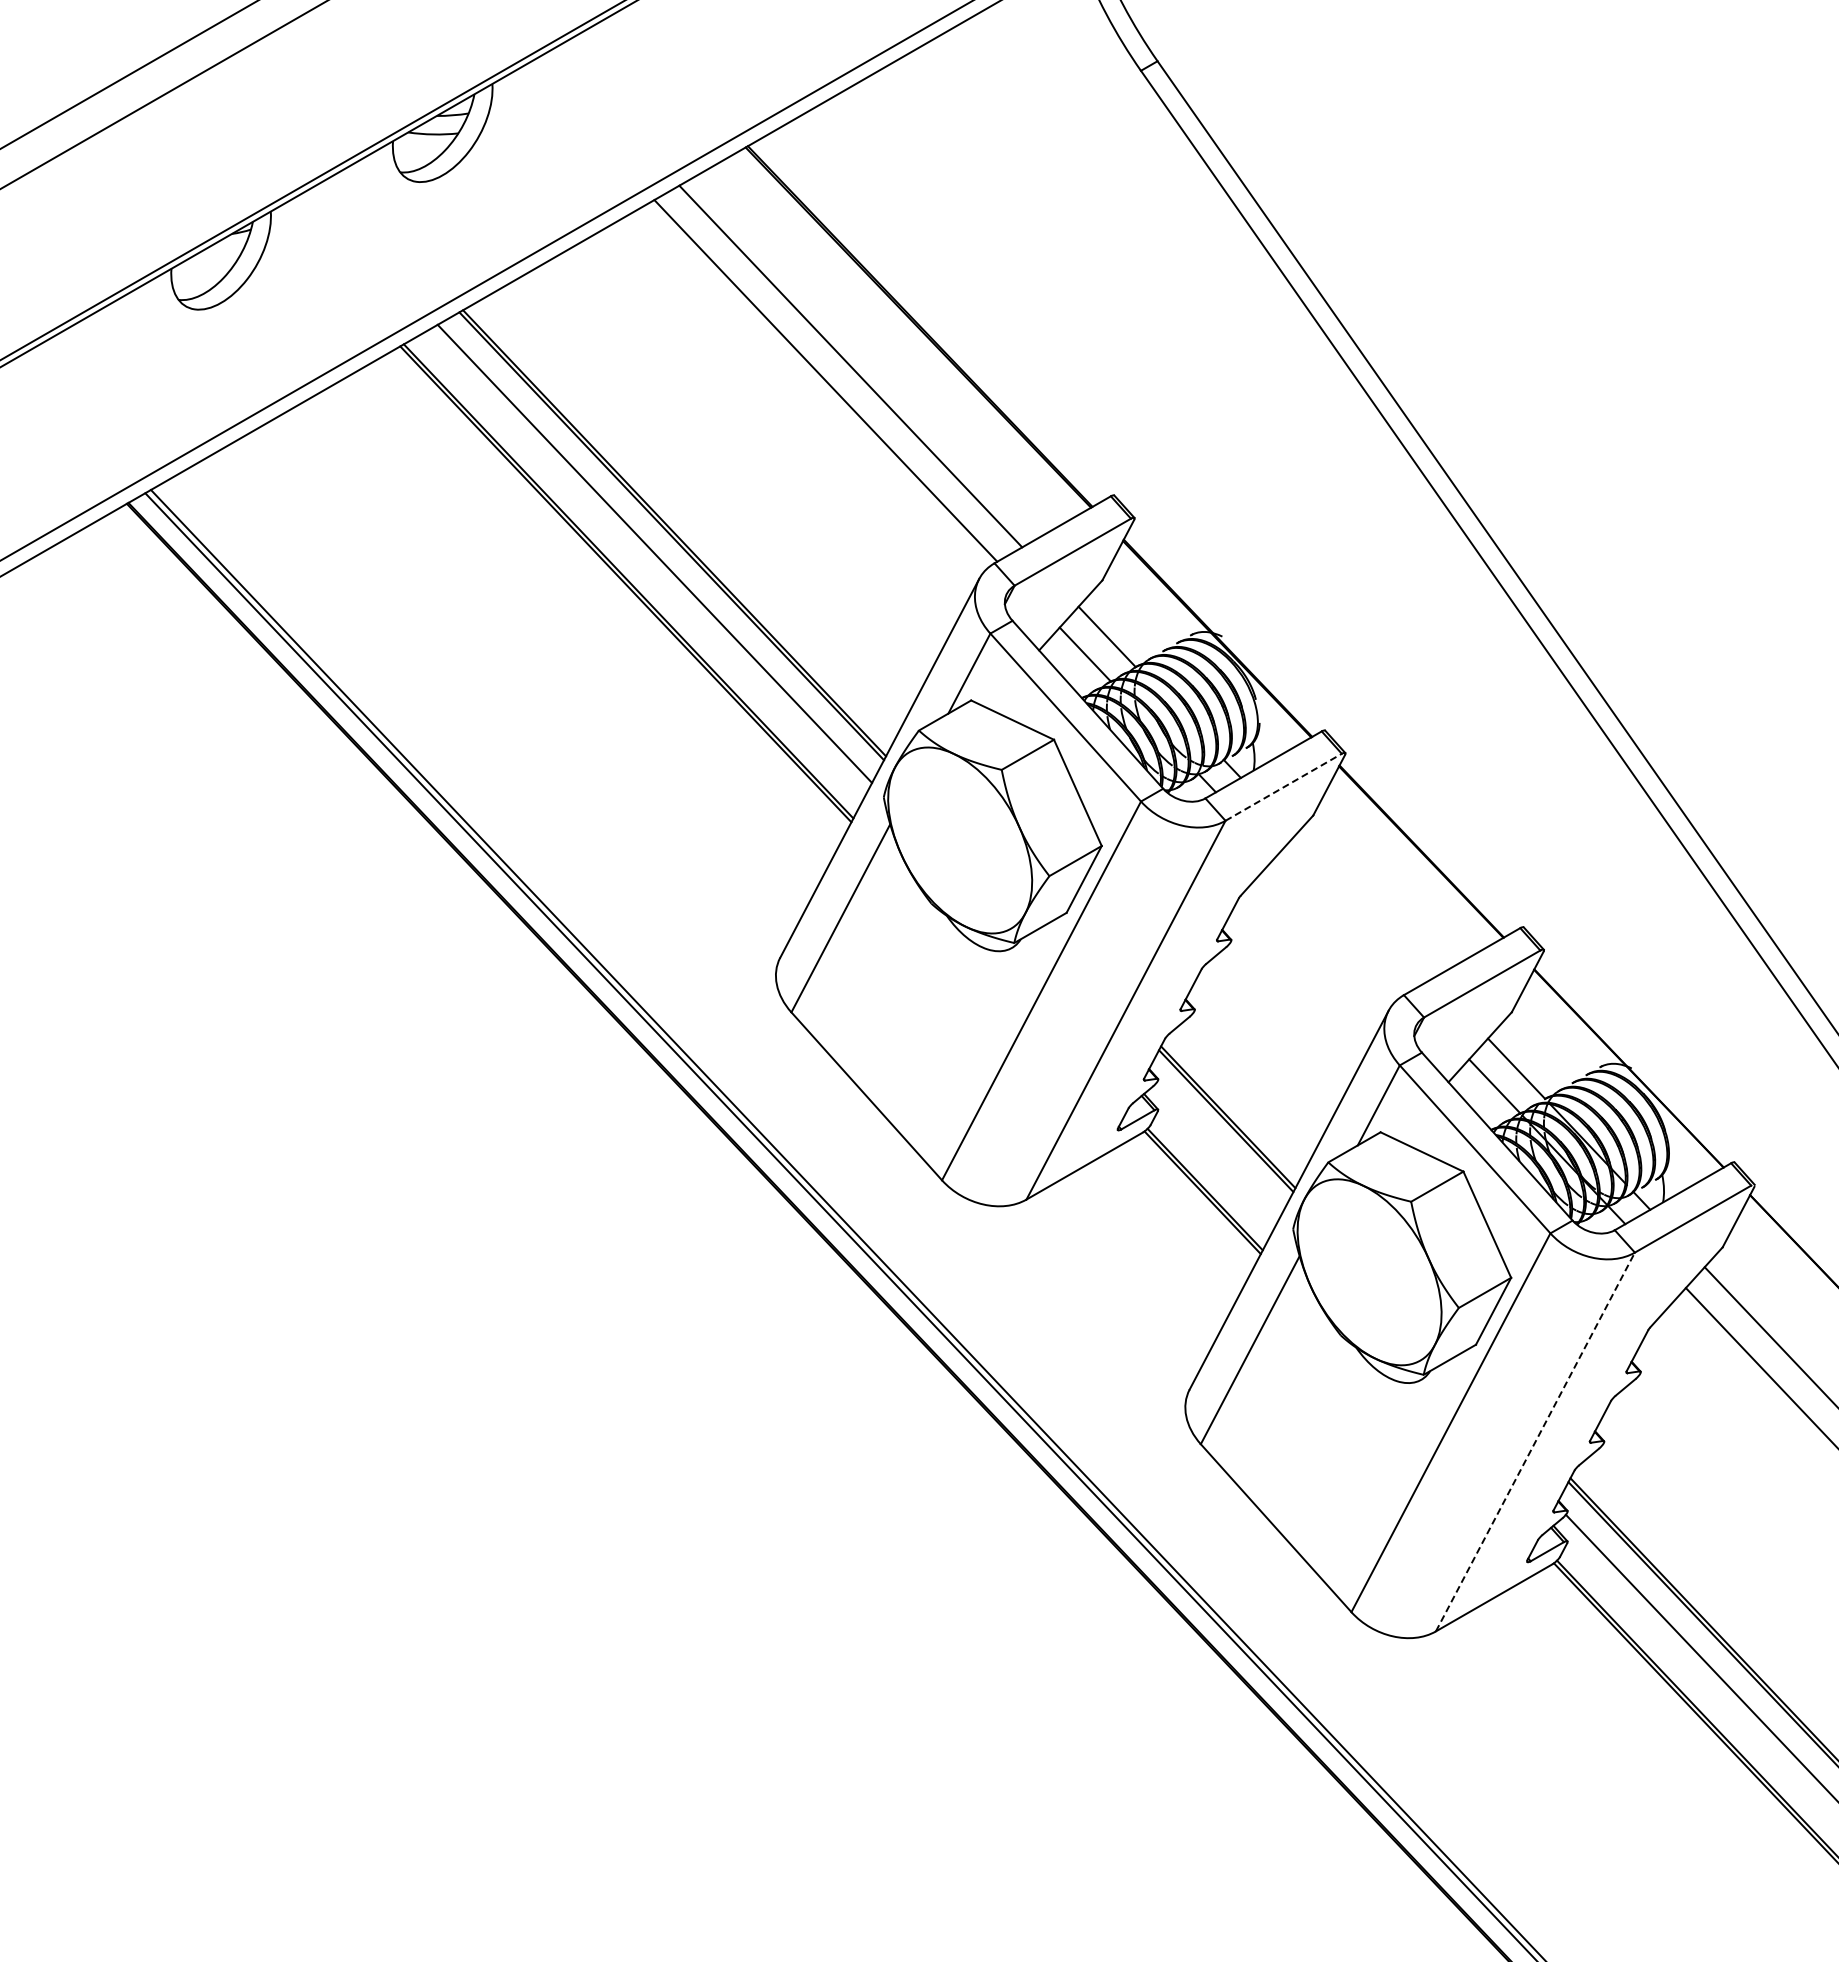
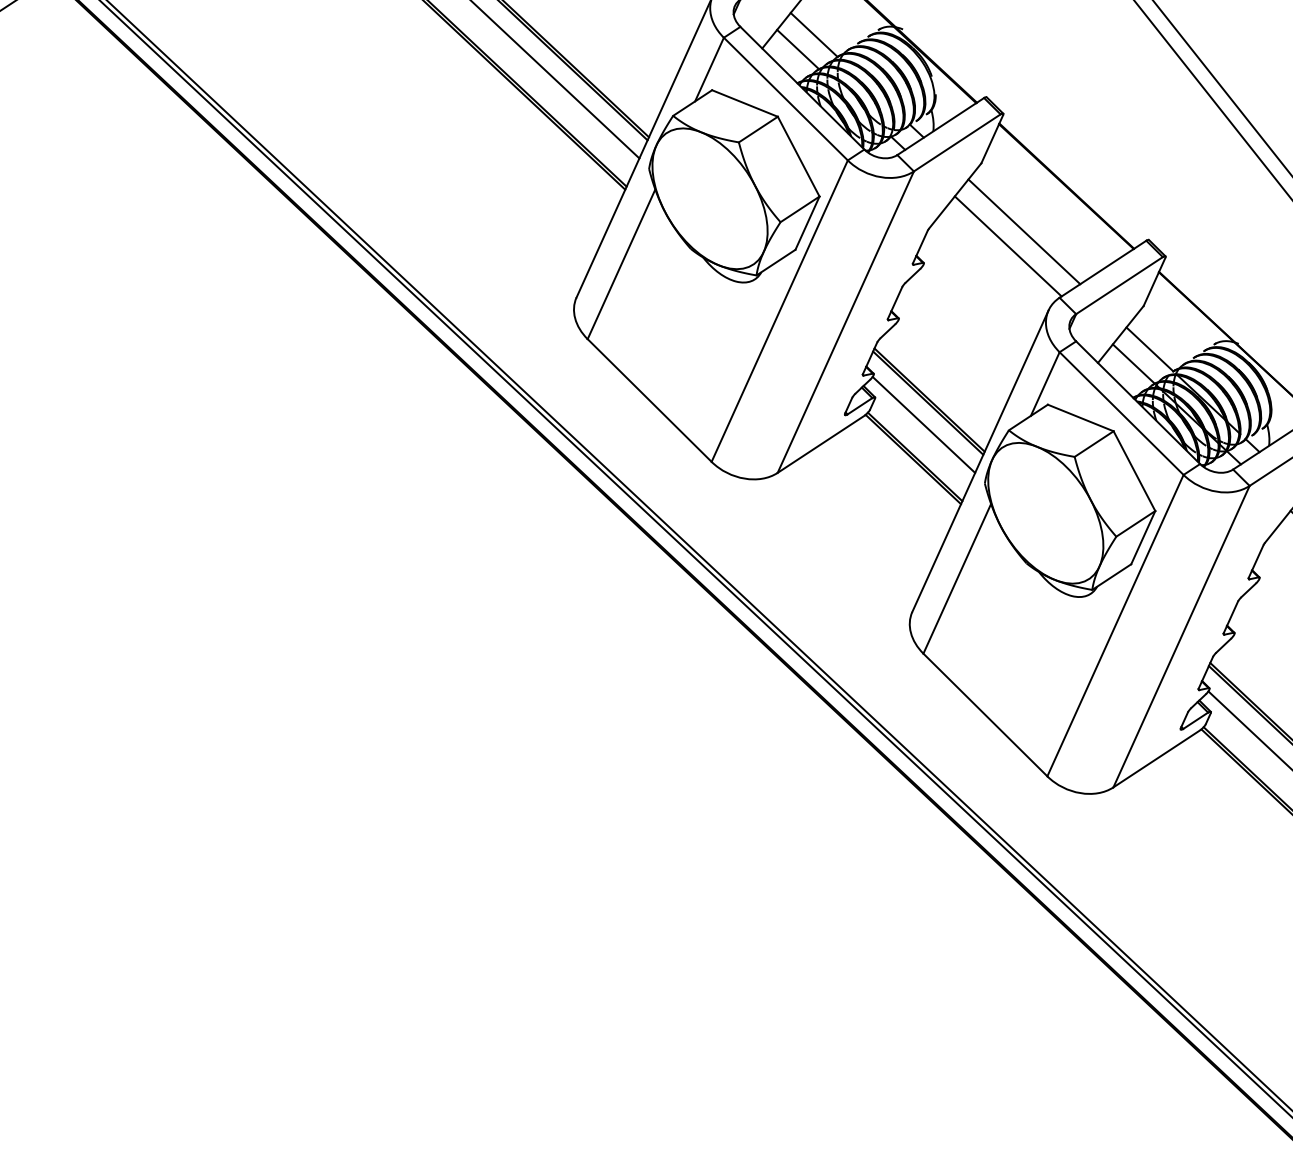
line: (1284, 787) -> (957, 143), dashed -> solid
line: (1363, 907) -> (1024, 232), added
line: (1341, 924) -> (1008, 246), added
line: (1218, 1148) -> (923, 424), added
line: (1535, 1442) -> (1181, 637), dashed -> solid

